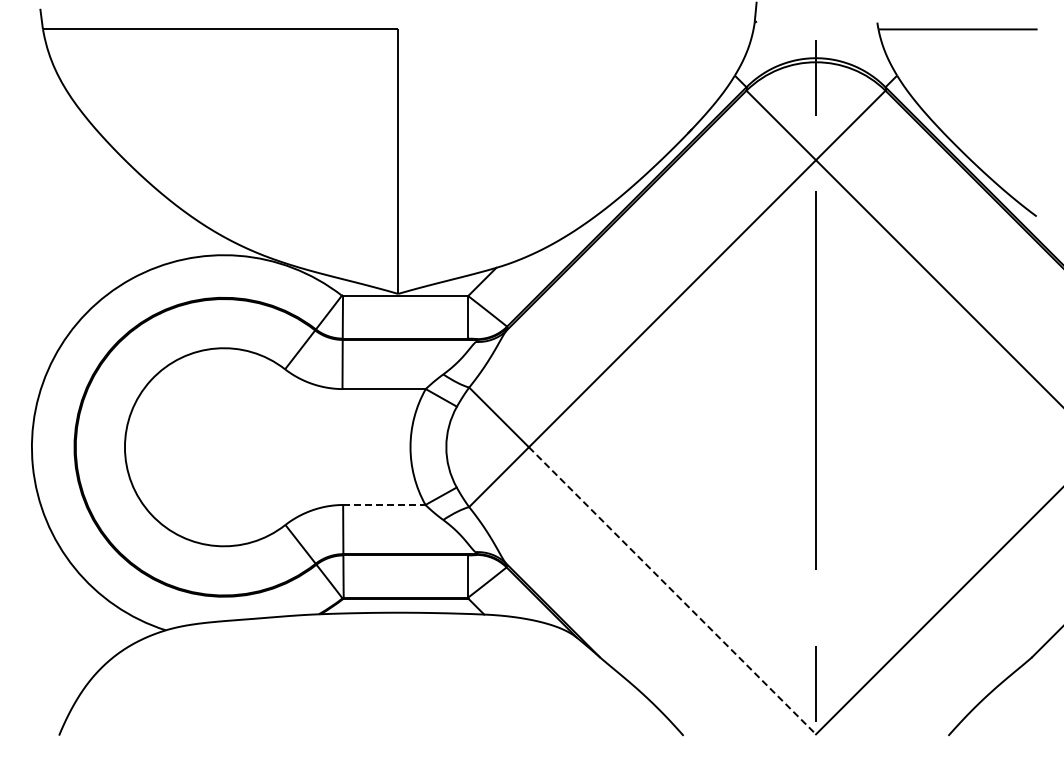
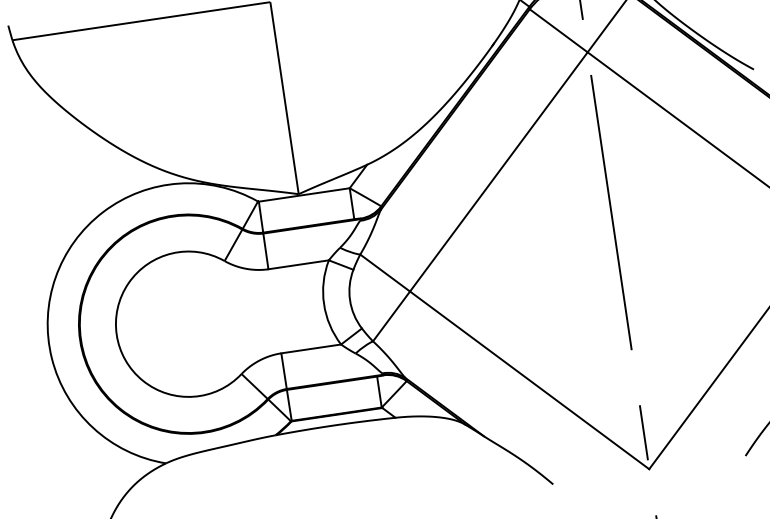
line: (384, 504) -> (311, 348), dashed -> solid
line: (672, 590) -> (529, 380), dashed -> solid

